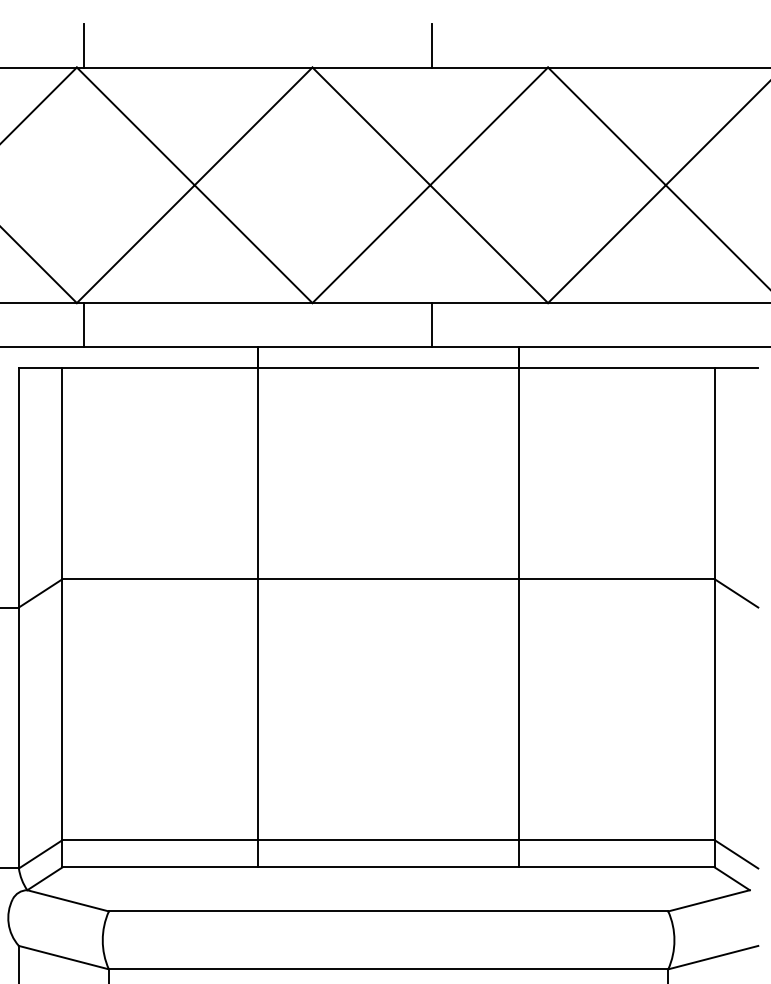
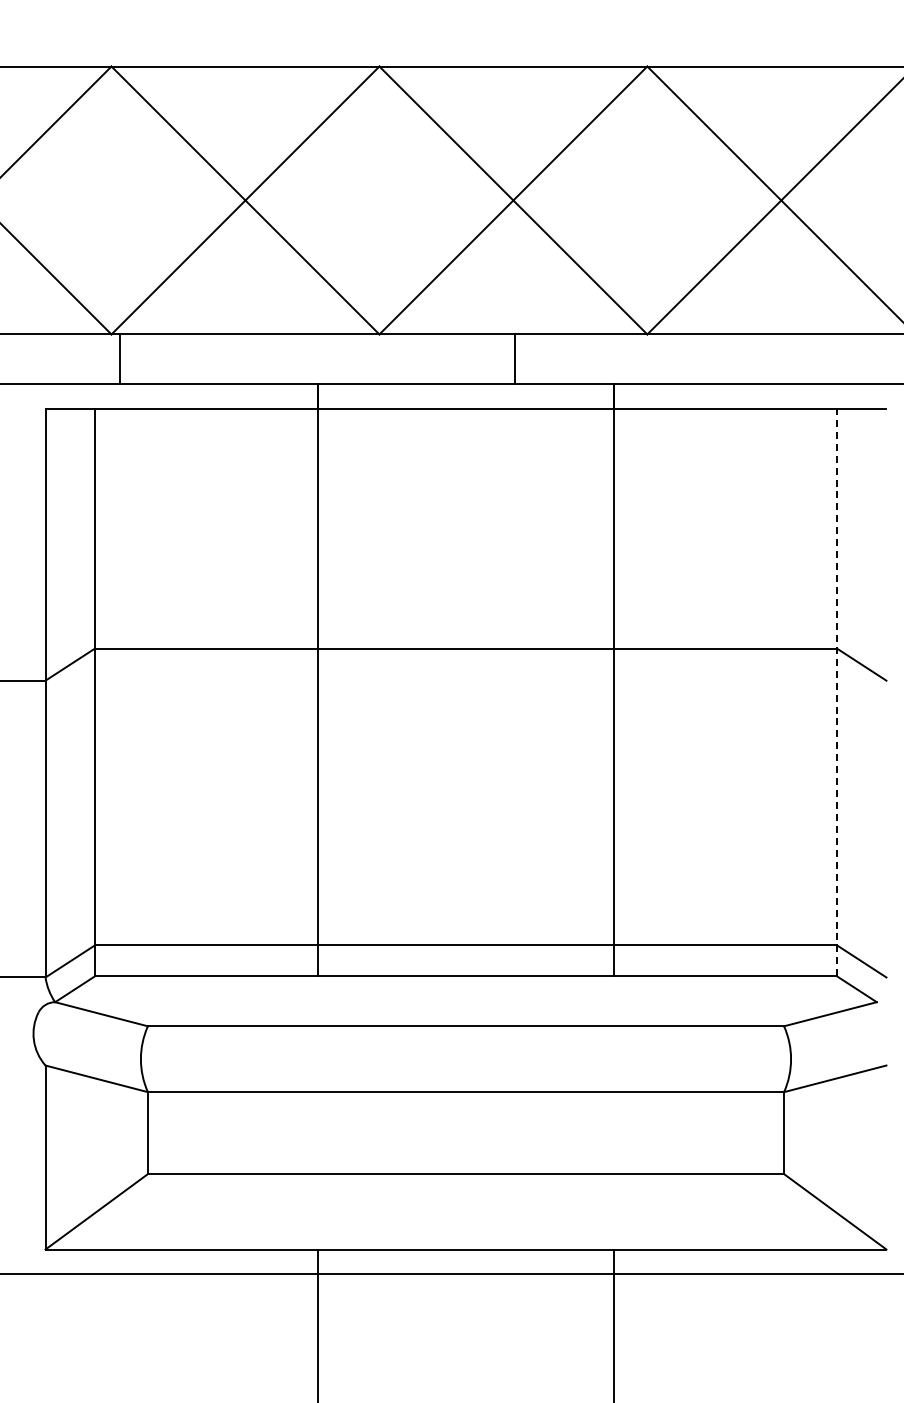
line: (83, 45) -> (119, 41), removed
line: (432, 45) -> (515, 41), removed
line: (715, 617) -> (837, 692), solid -> dashed

